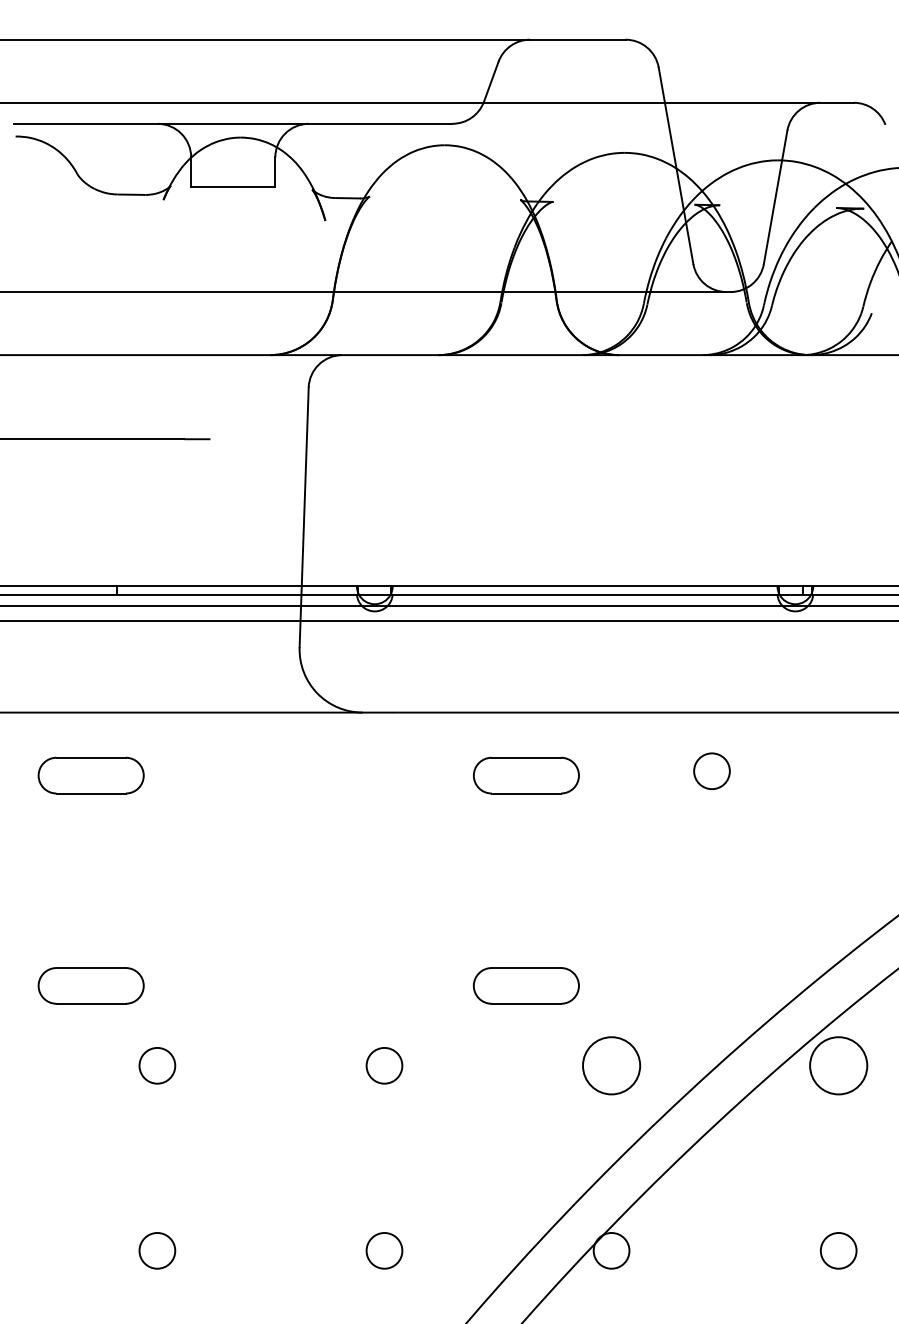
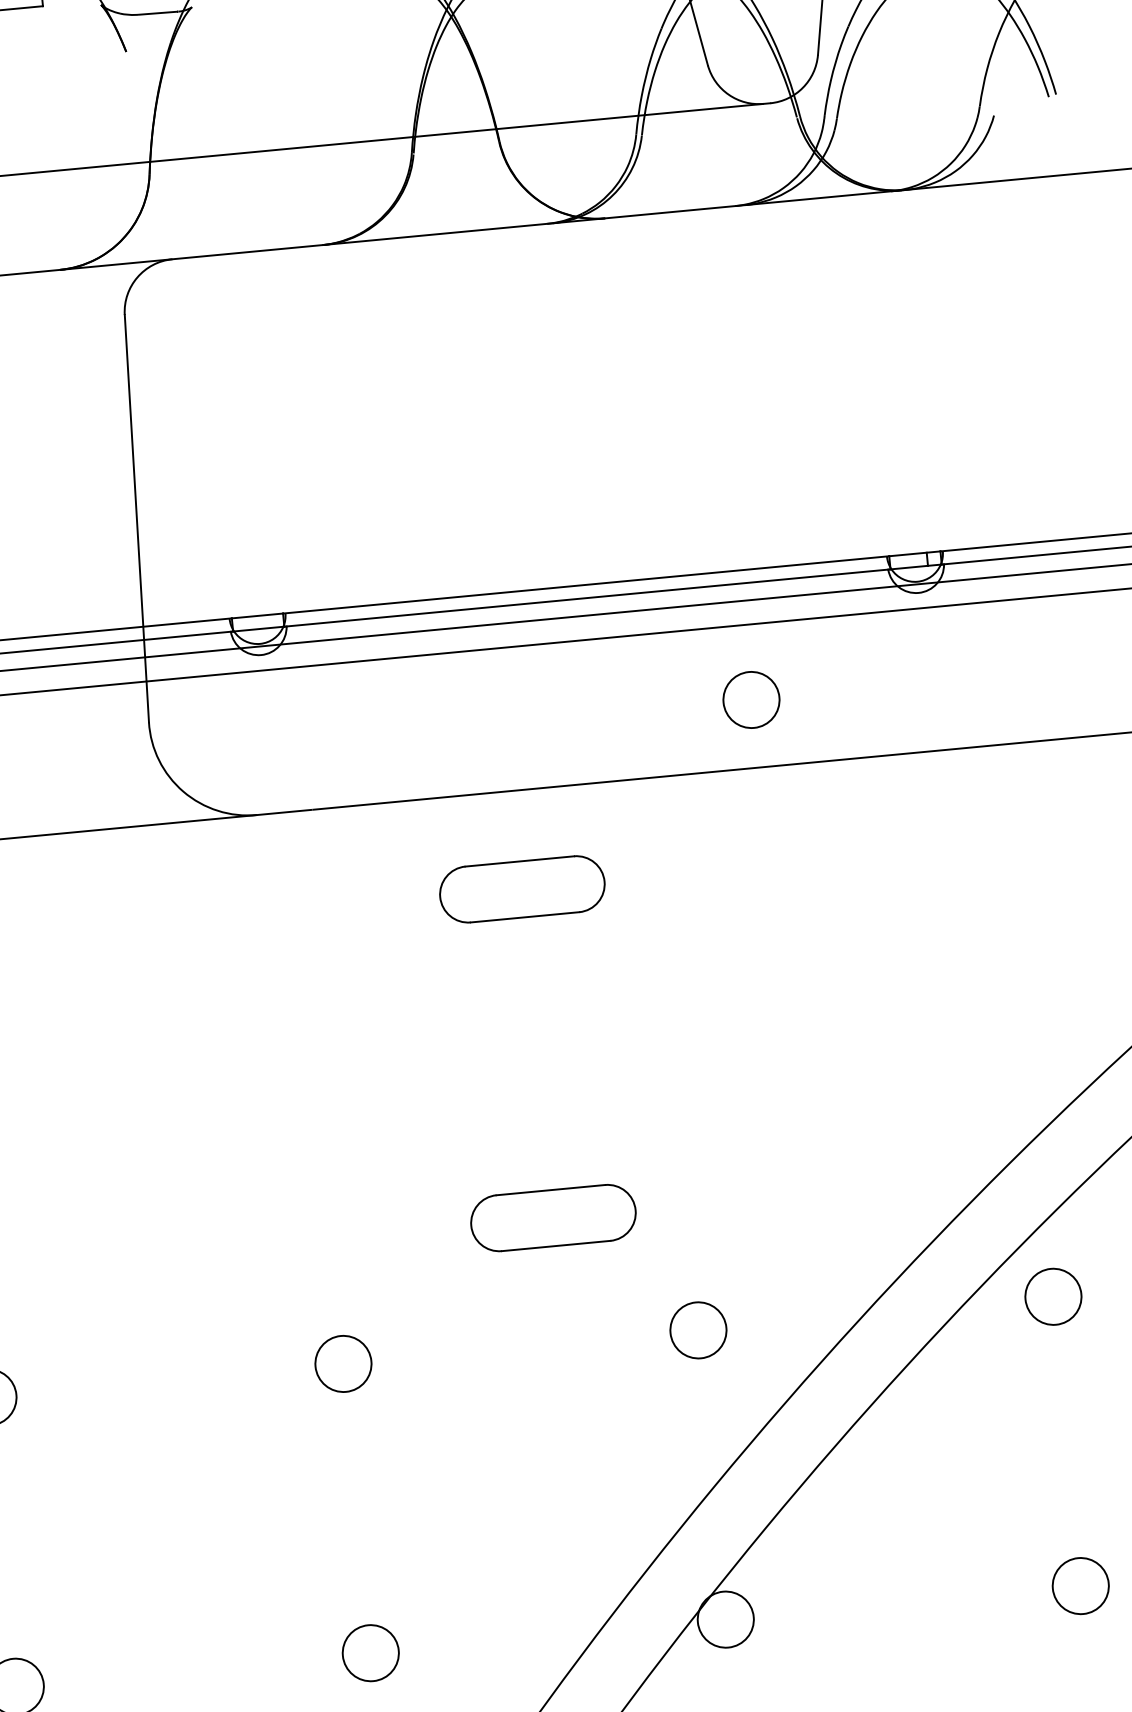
circle: (711, 770) -> (750, 698), moved
circle: (611, 1065) -> (698, 1329), size x0.62
circle: (838, 1065) -> (1053, 1296), size x0.62

